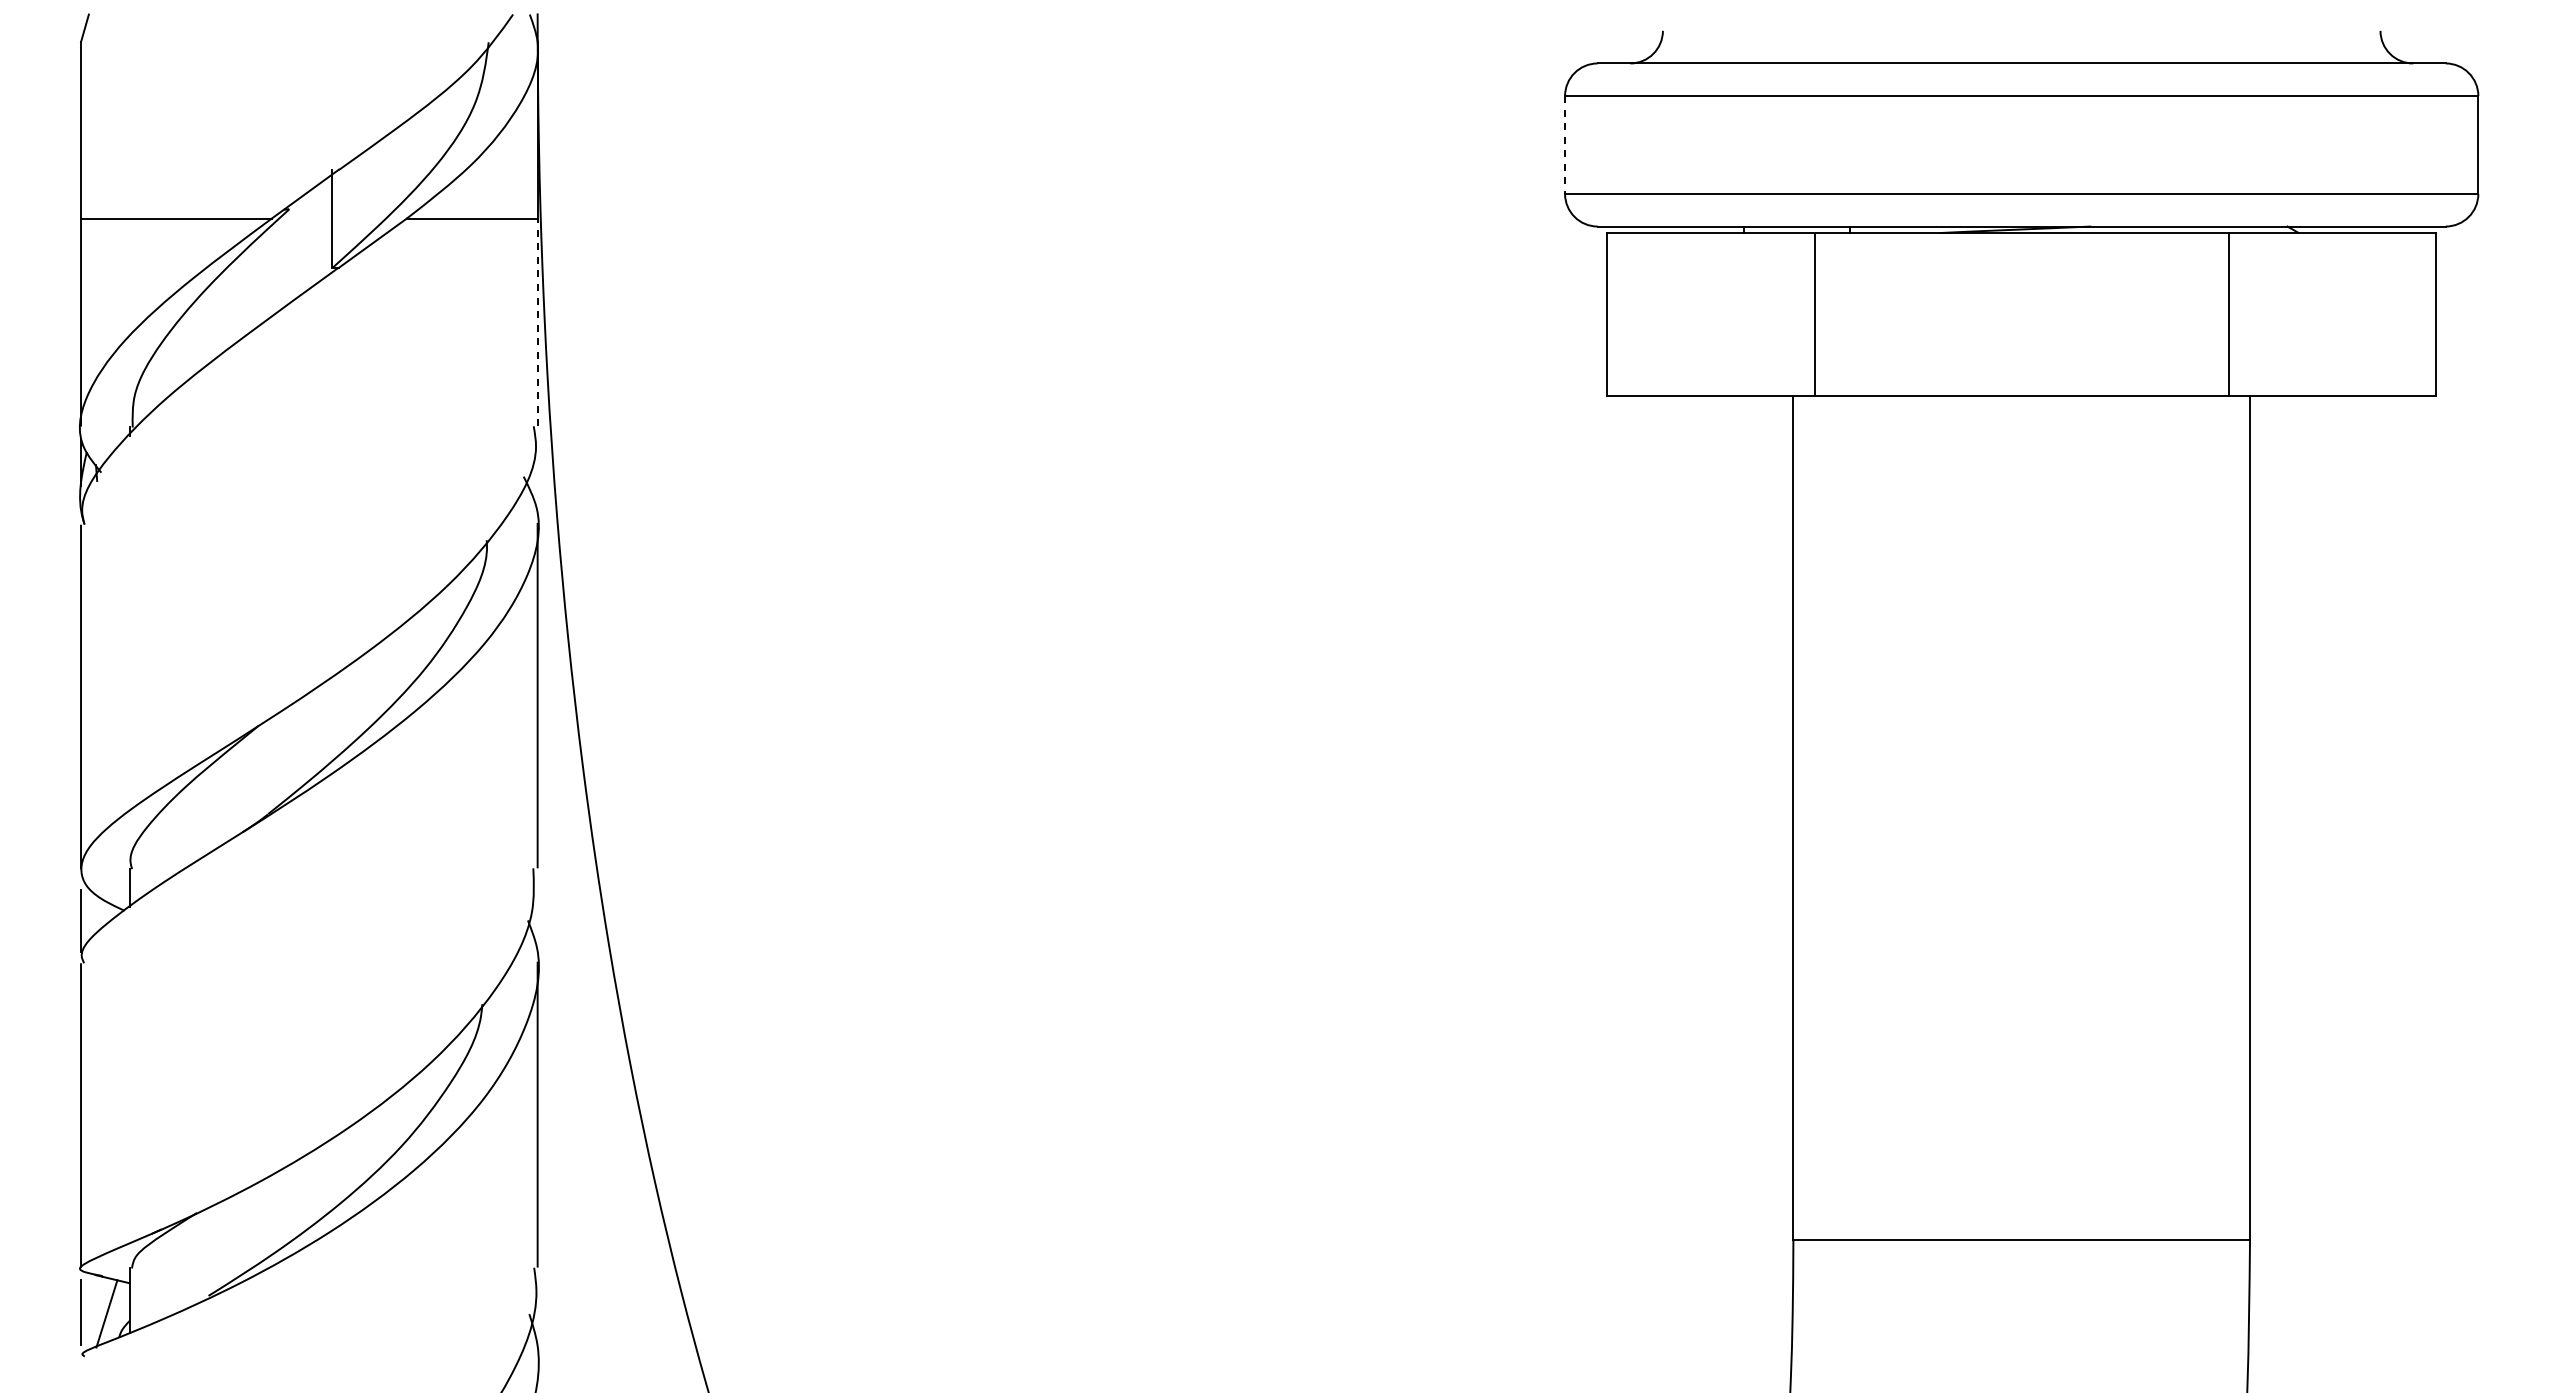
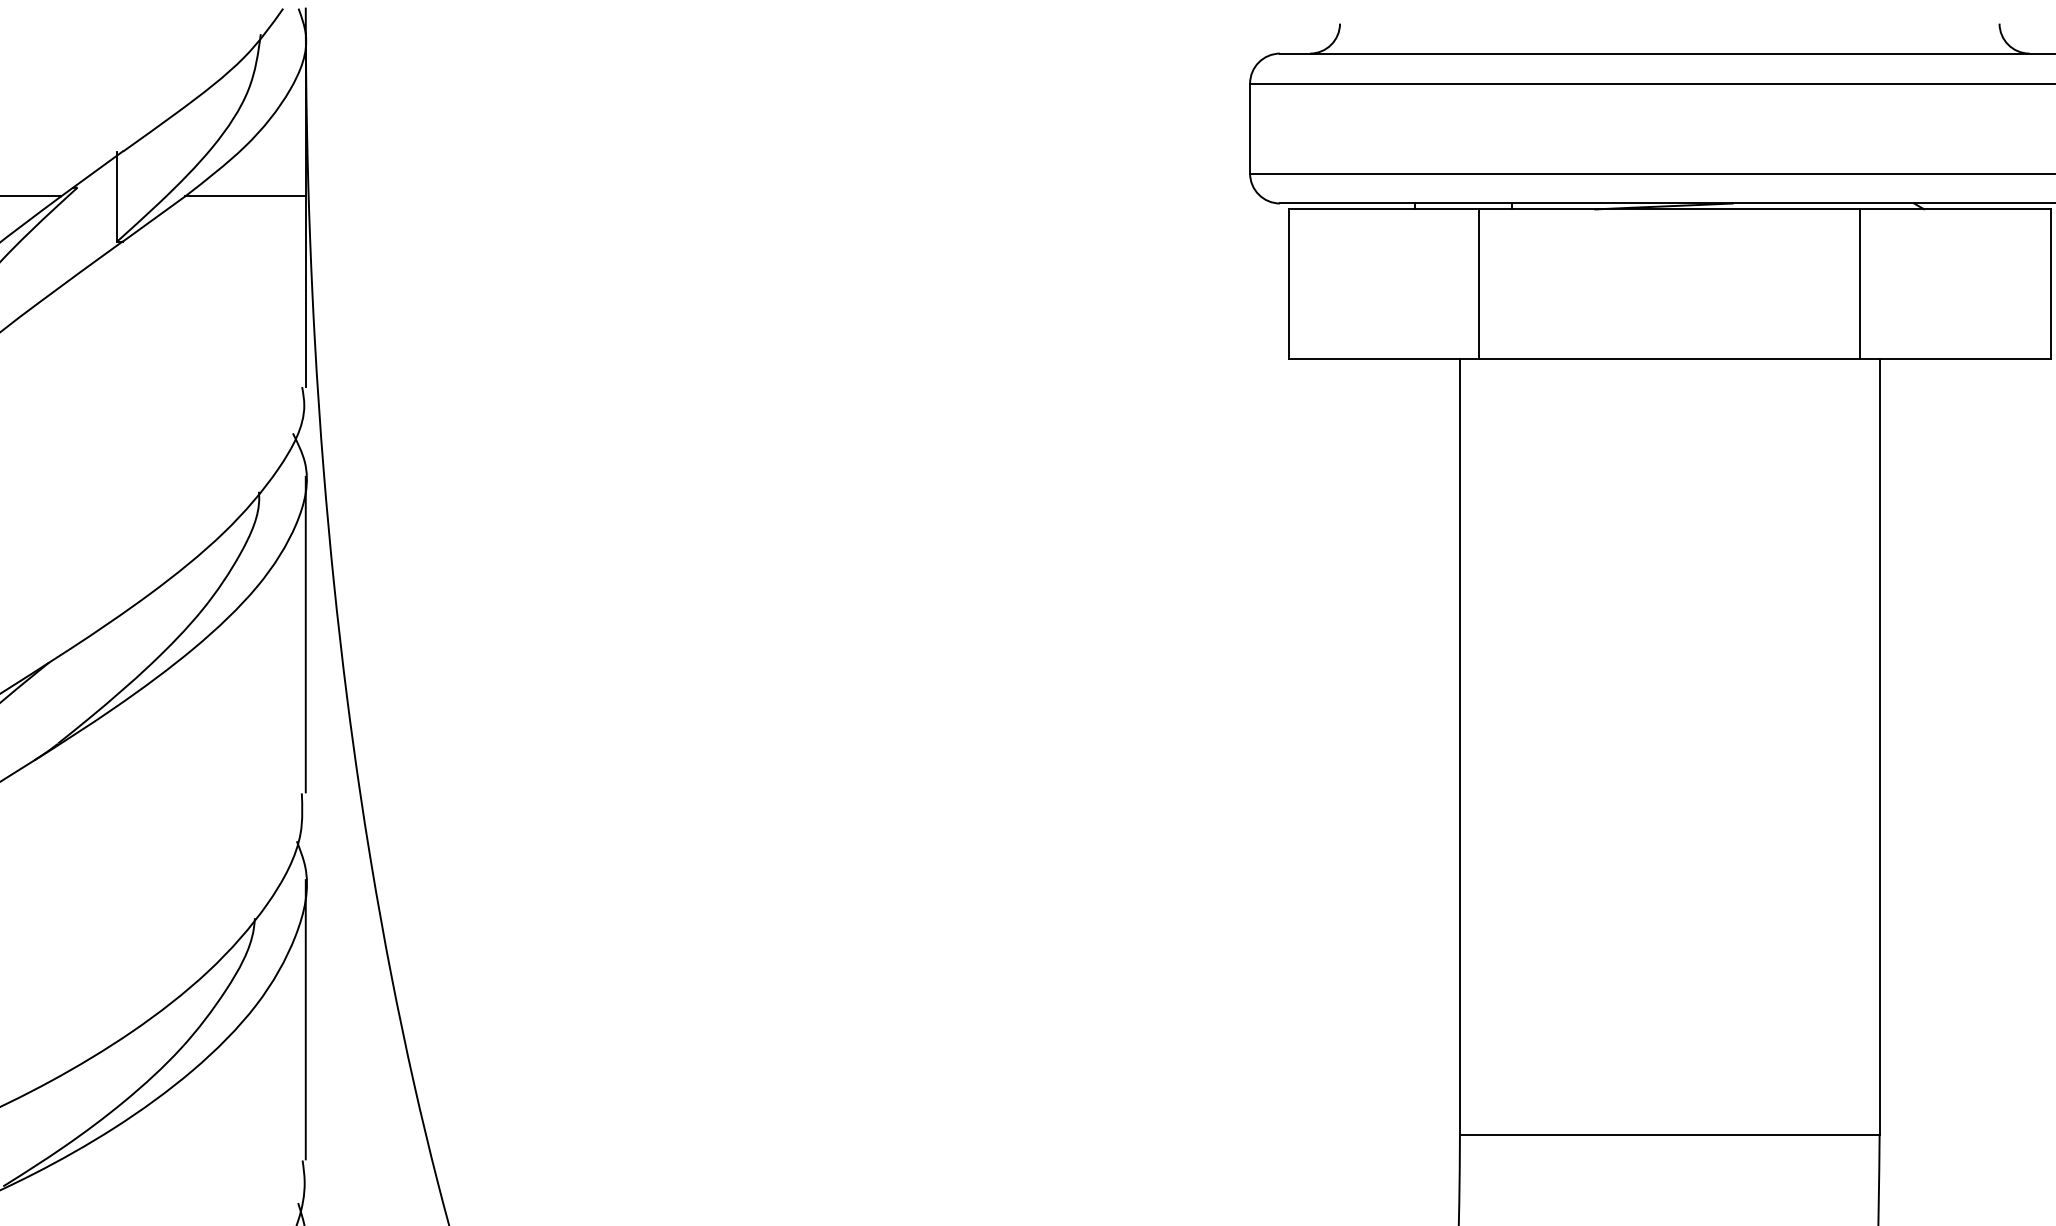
line: (1565, 145) -> (1250, 129), dashed -> solid
line: (537, 322) -> (305, 291), dashed -> solid

